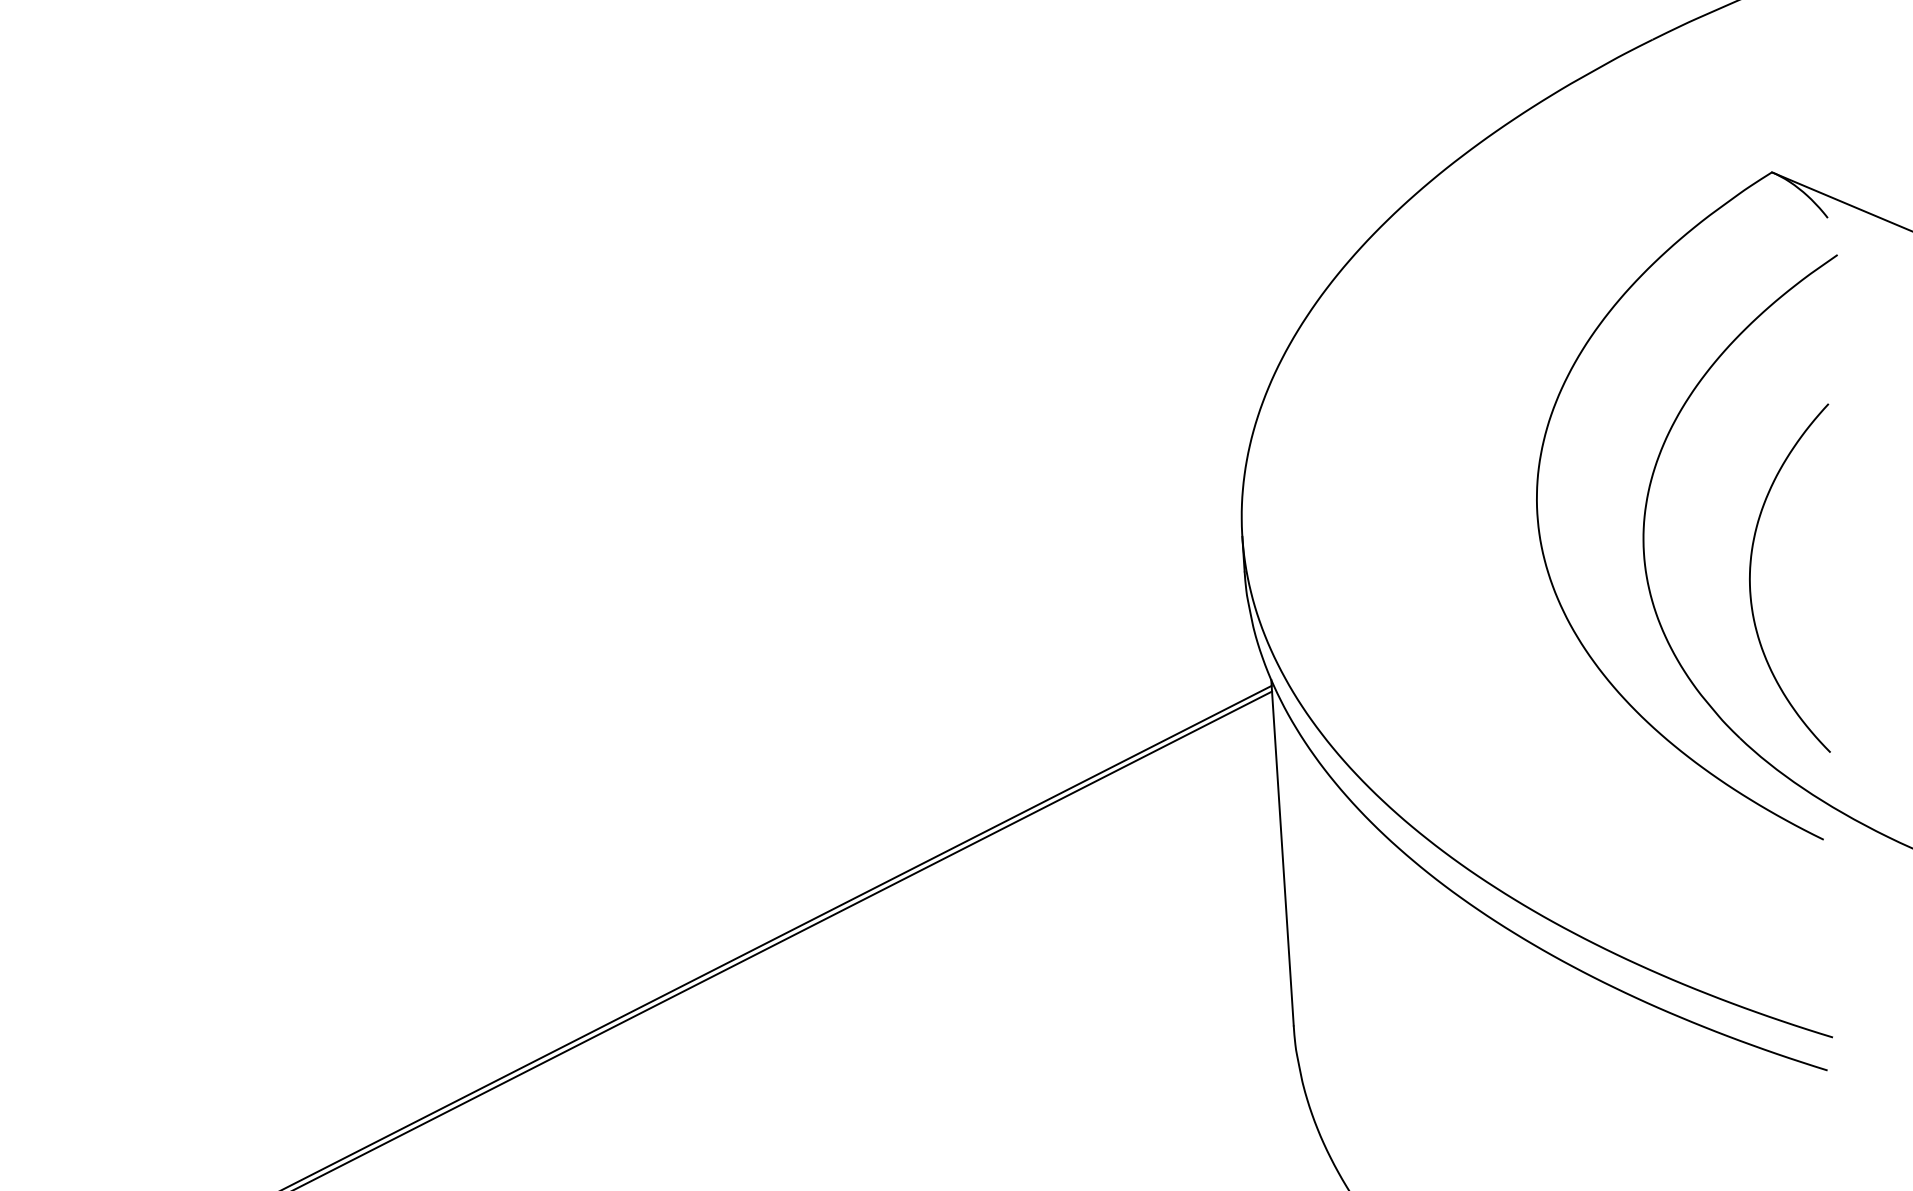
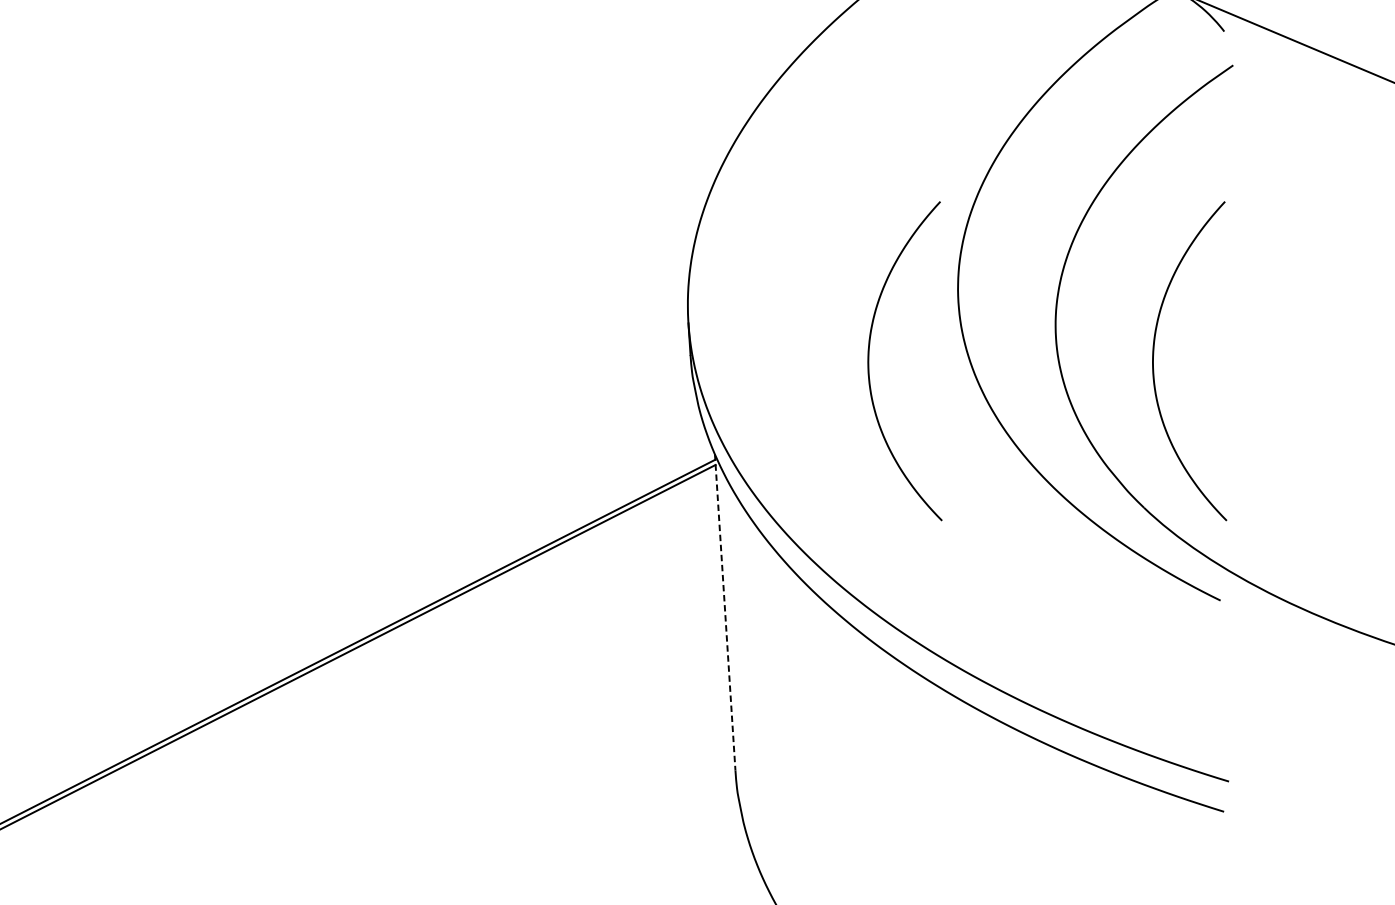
curve: (1439, 577) -> (868, 360), added
line: (1282, 853) -> (725, 613), solid -> dashed

